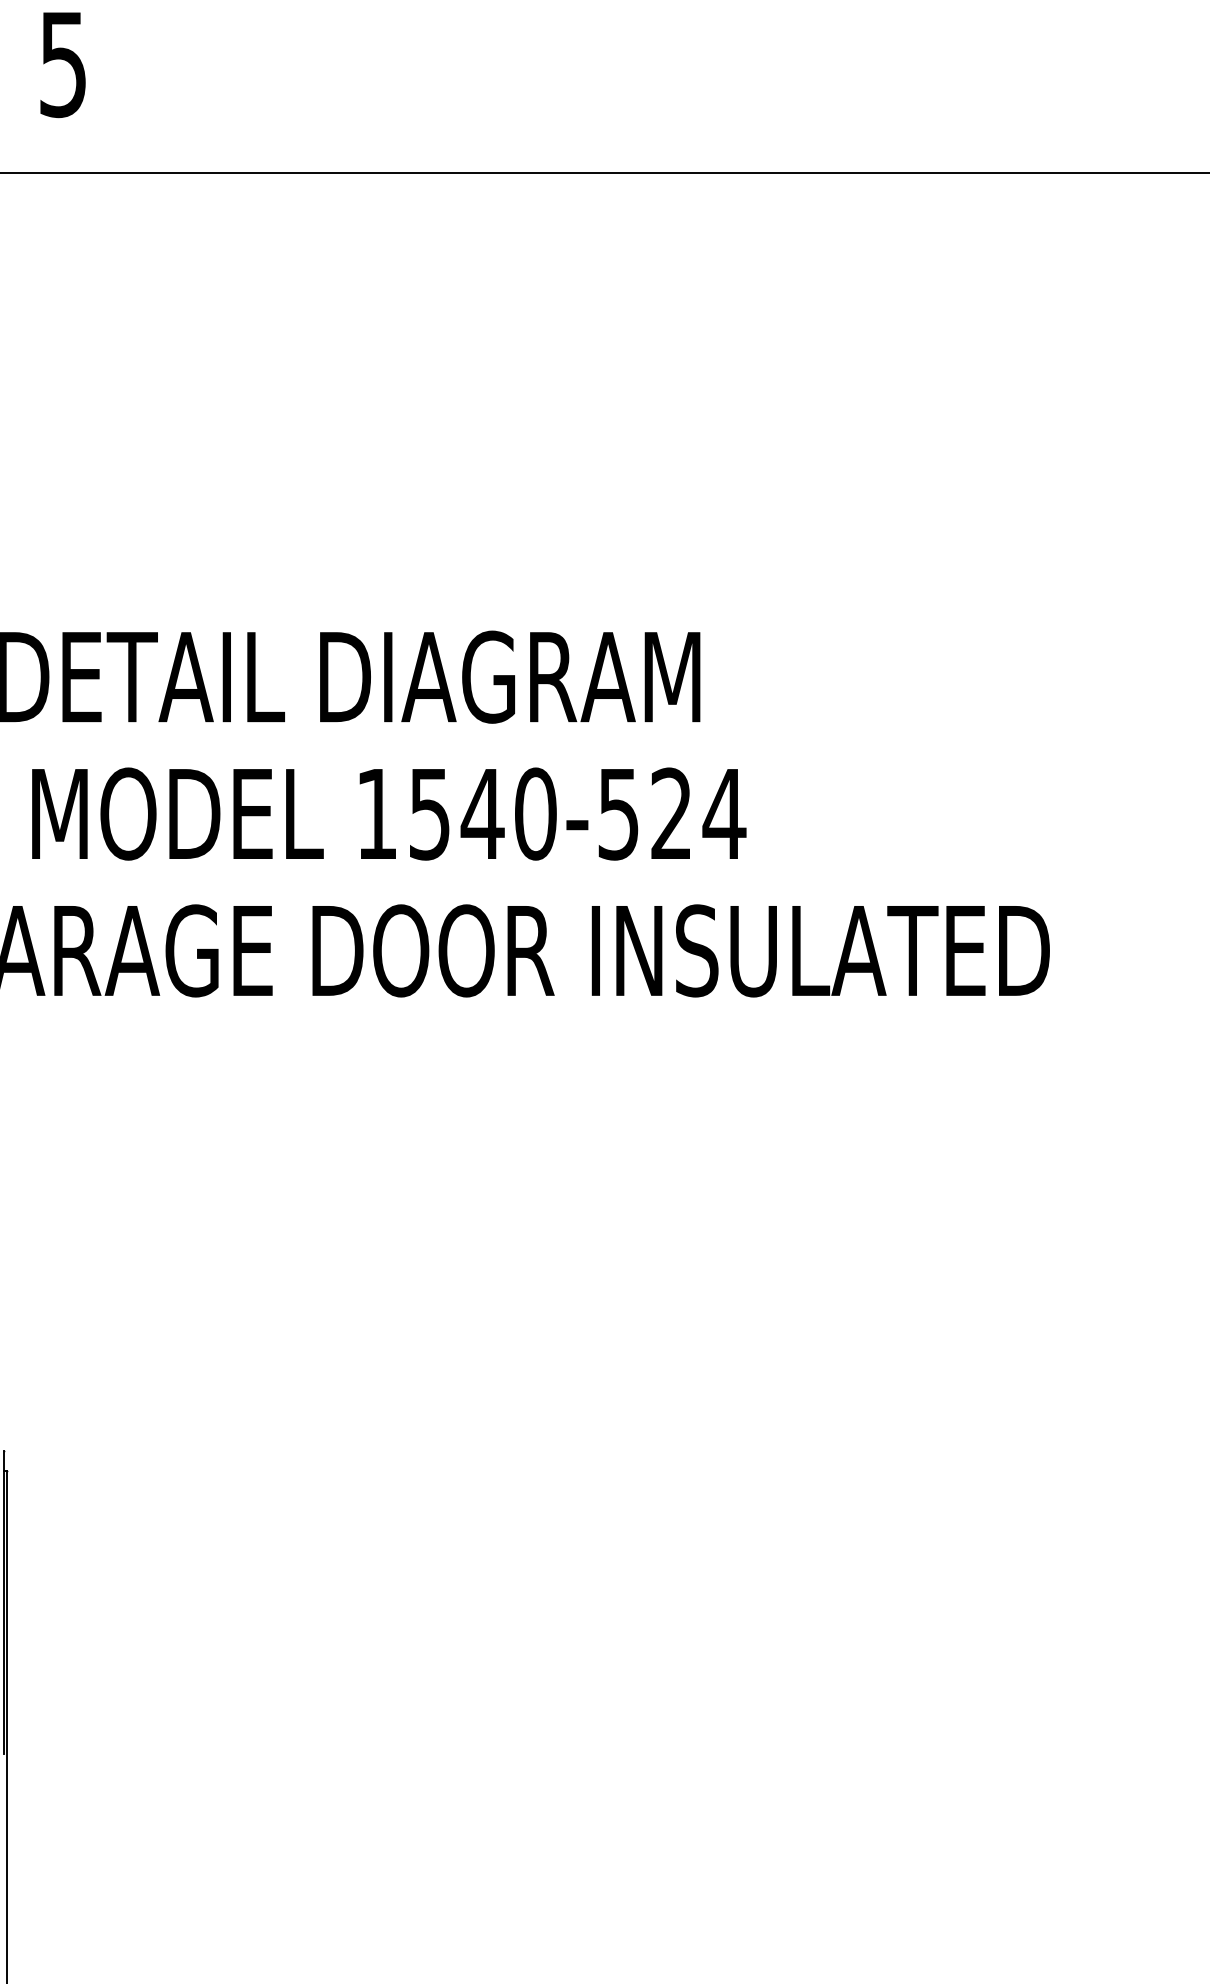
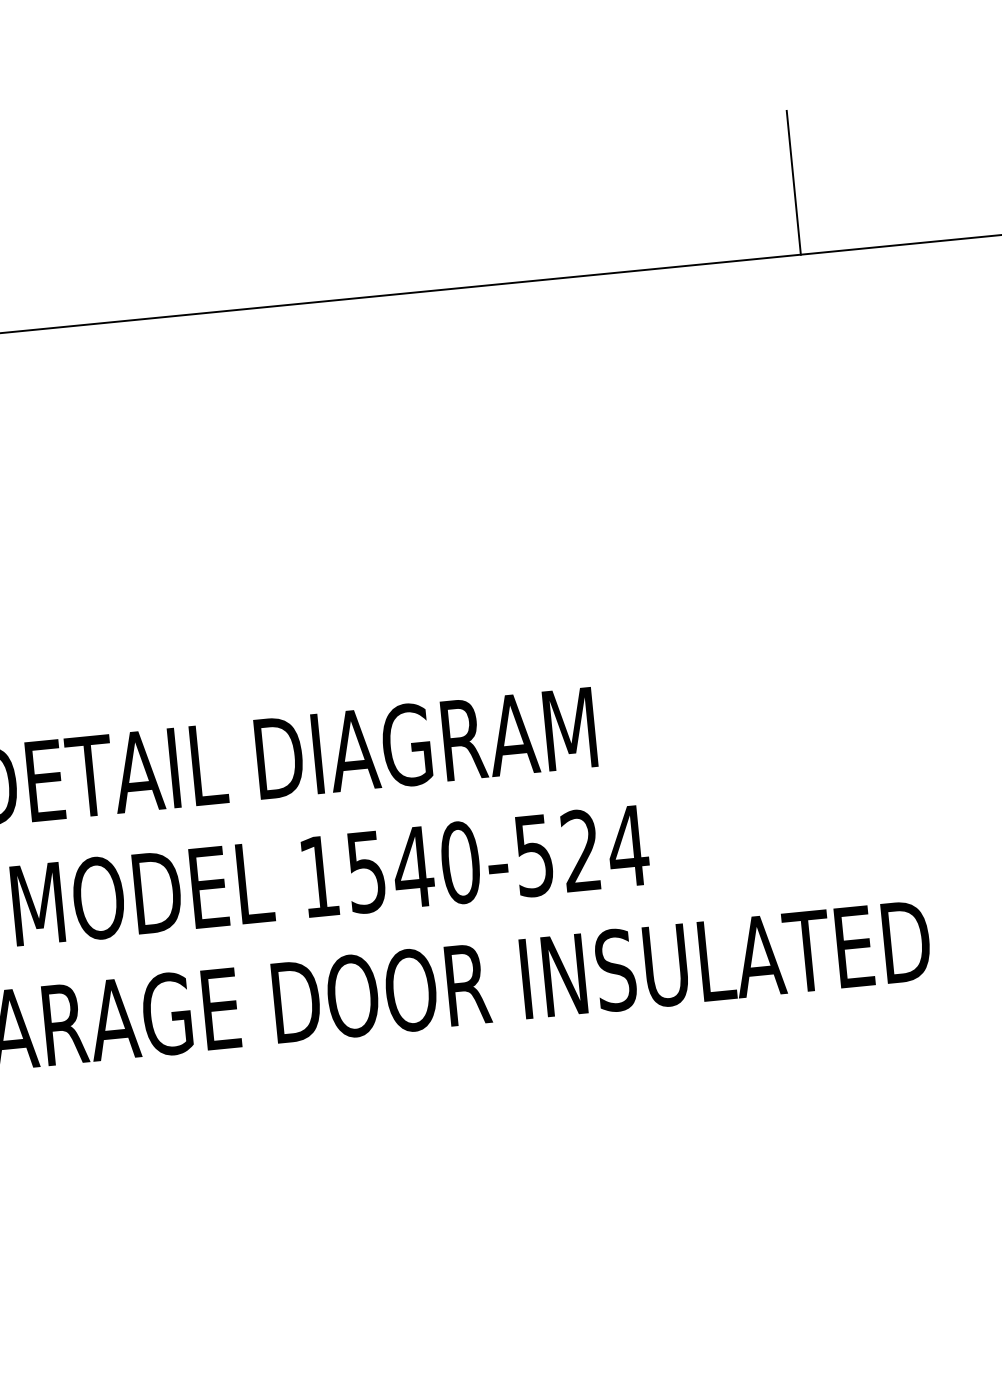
line: (981, 92) -> (793, 182), added

